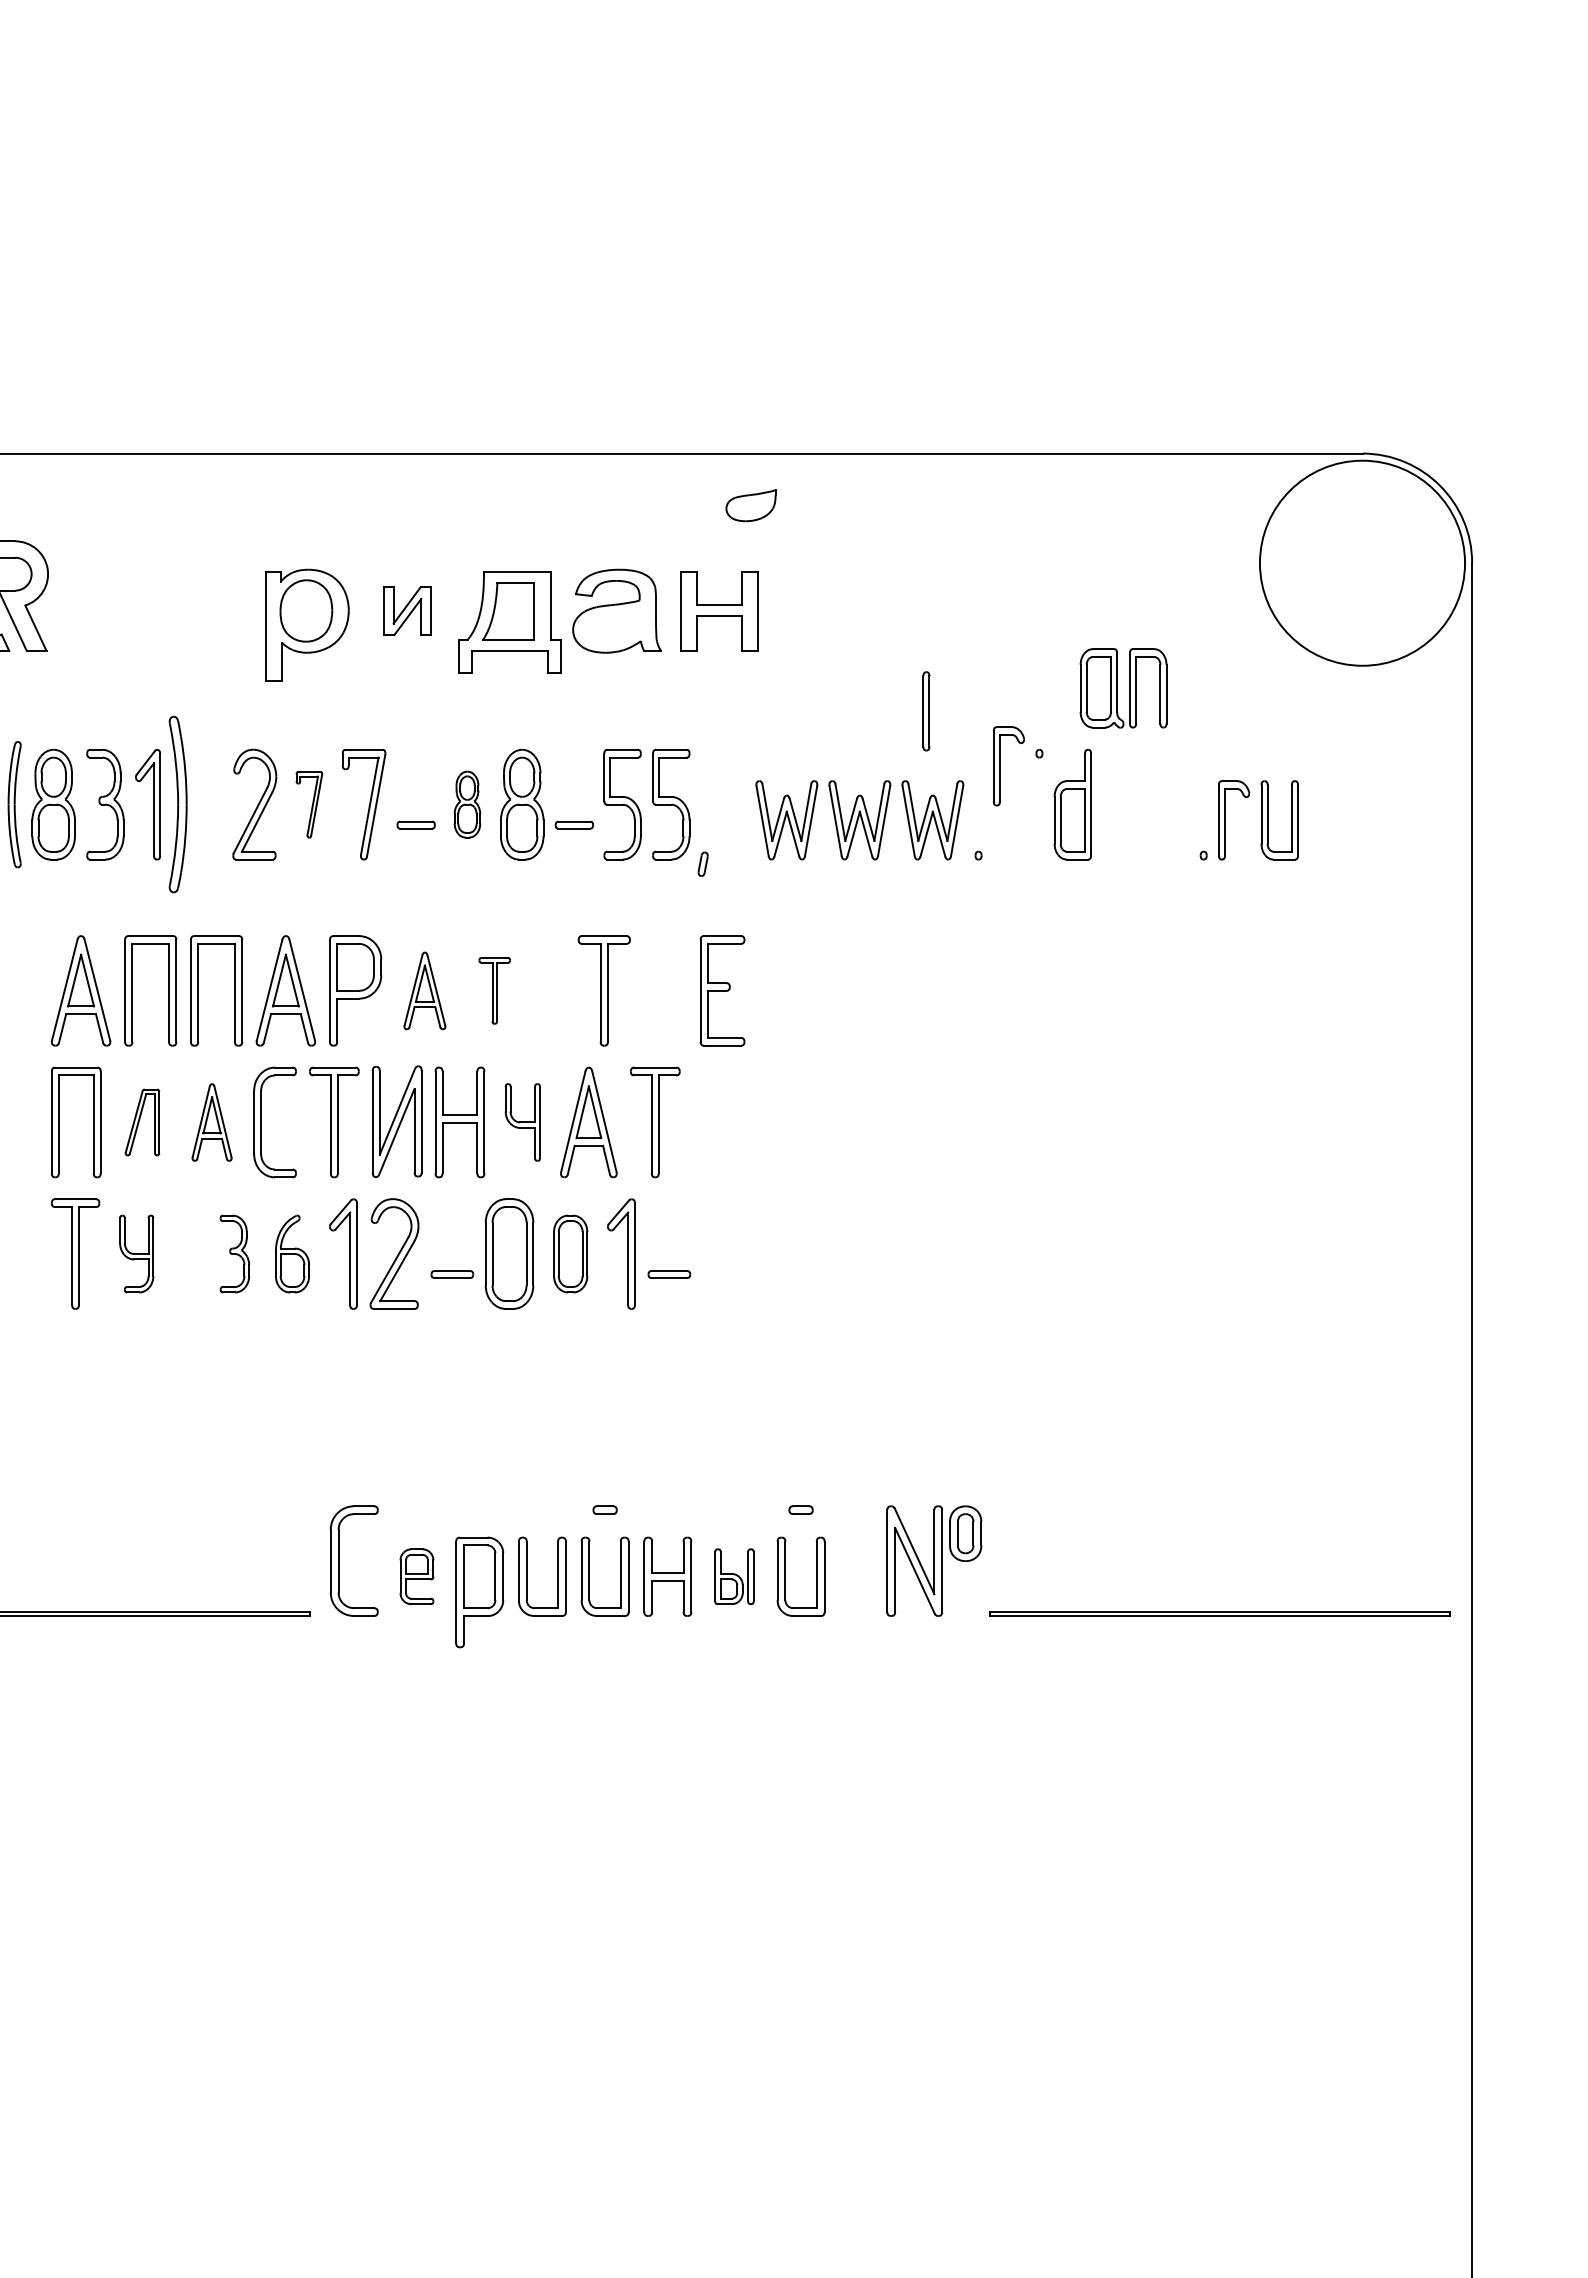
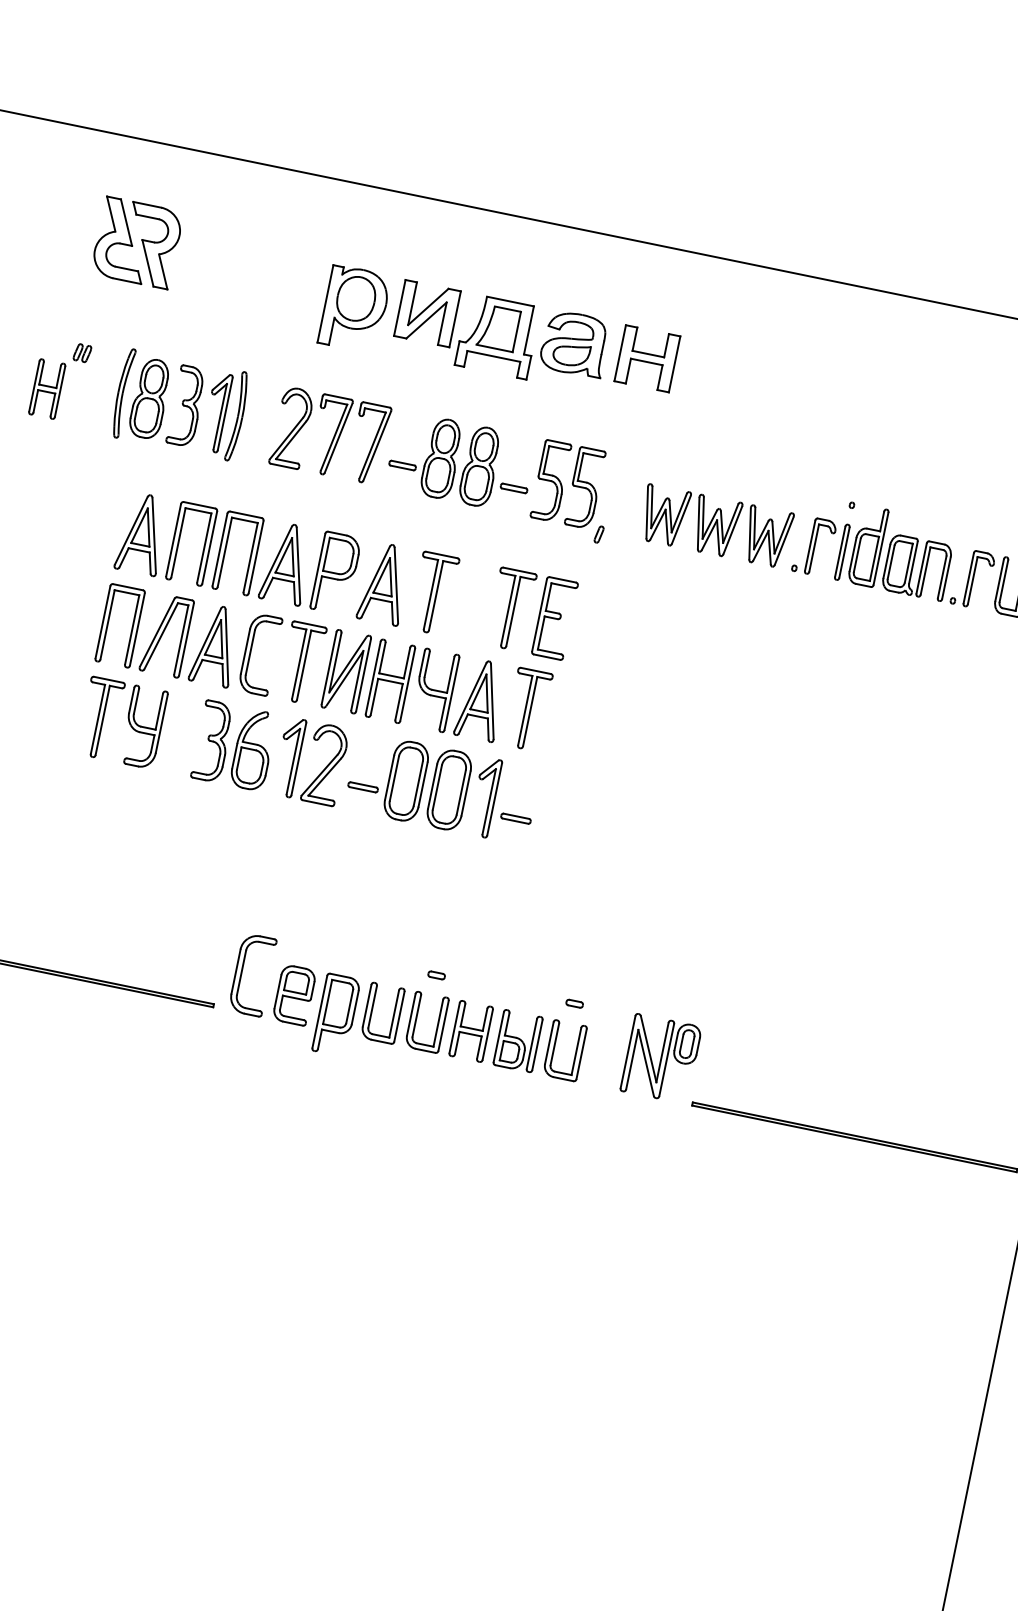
part: (750, 505) -> (571, 354), moved
part: (407, 610) -> (427, 313), size x1.67
part: (1123, 688) -> (917, 567), moved
part: (926, 711) -> (842, 552), moved
part: (1000, 766) -> (814, 546), moved
part: (178, 804) -> (238, 416), size x0.71
part: (309, 804) -> (330, 435), size x1.67
part: (467, 804) -> (441, 458), size x1.67
part: (424, 990) -> (384, 583), size x1.43
part: (494, 990) -> (433, 593), size x1.67
part: (722, 990) -> (555, 618), moved
part: (142, 1122) -> (166, 635), size x1.67
part: (211, 1122) -> (215, 645), size x1.43
part: (522, 1122) -> (434, 690), size x1.43
part: (136, 1253) -> (143, 726), size x1.43
part: (234, 1253) -> (212, 741), size x1.43
part: (292, 1253) -> (253, 749), size x1.43
part: (570, 1253) -> (449, 789), size x1.43
part: (416, 1576) -> (294, 994), size x1.43
part: (734, 1576) -> (518, 1040), size x1.43

